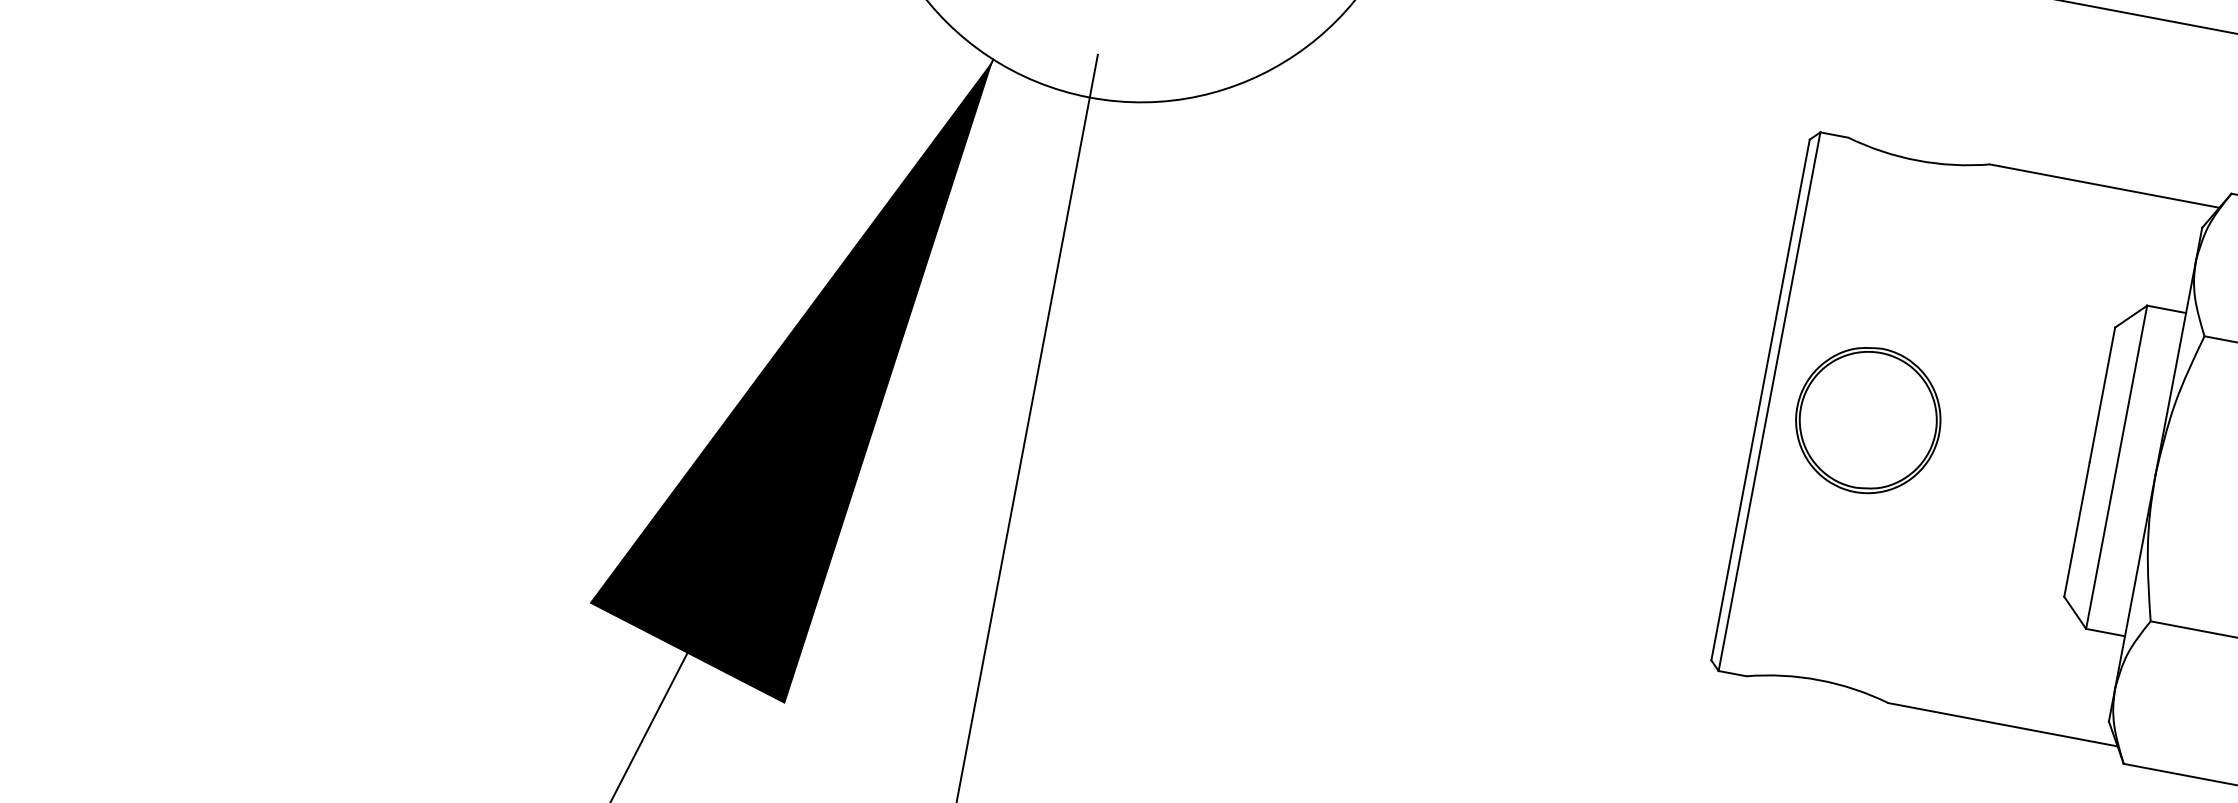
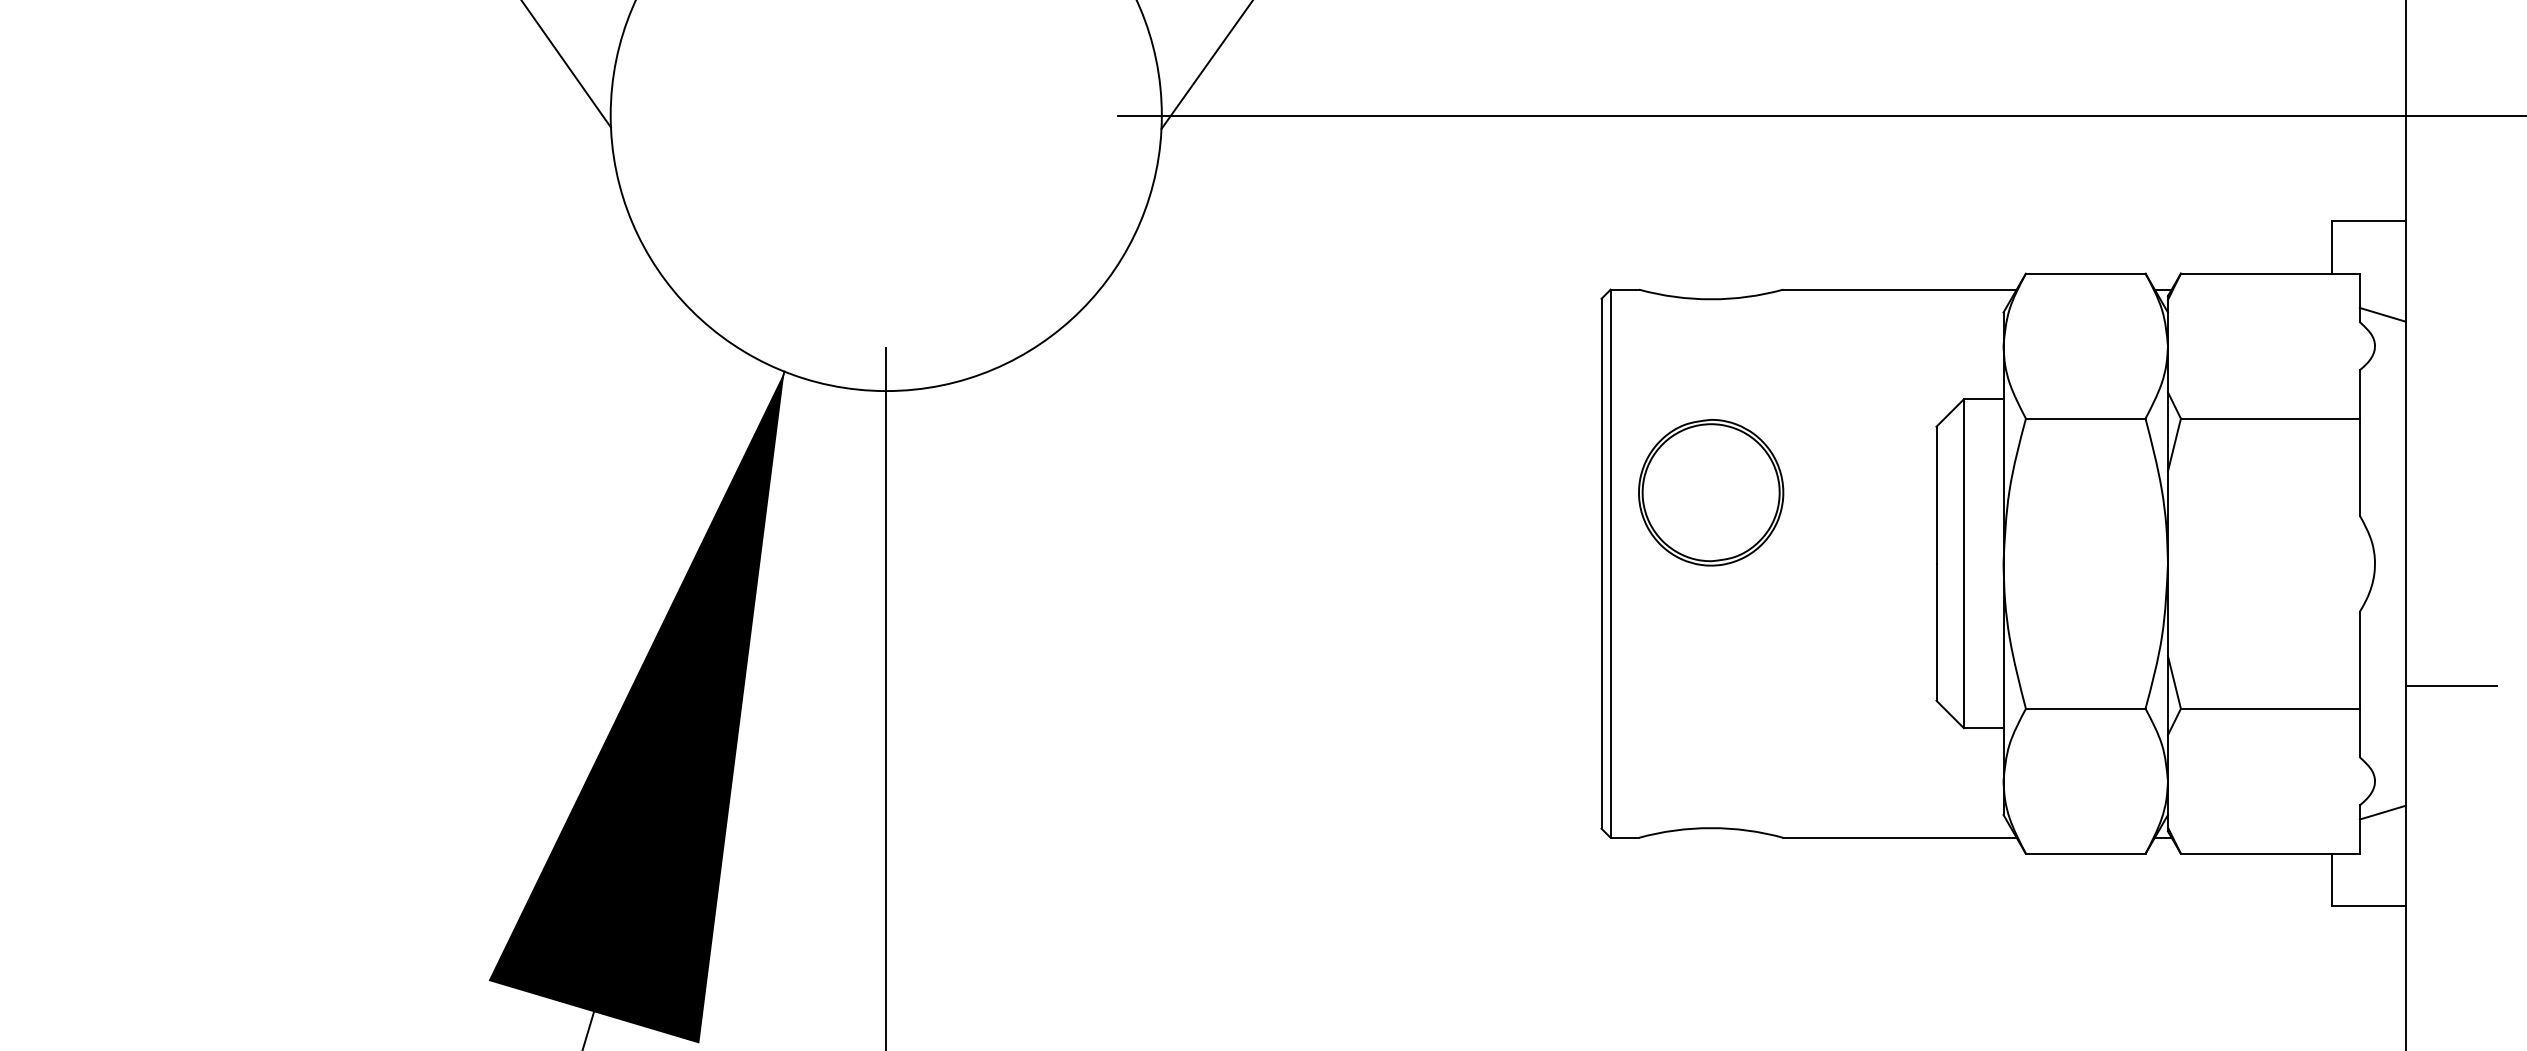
part: (1868, 420) -> (1711, 492), moved

